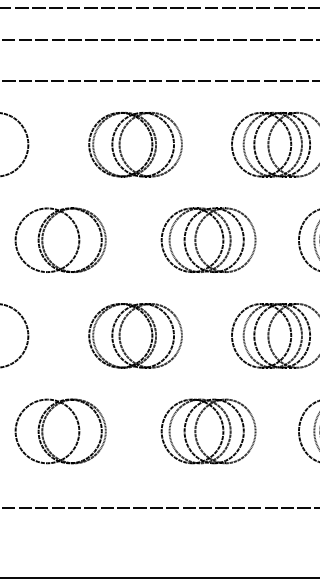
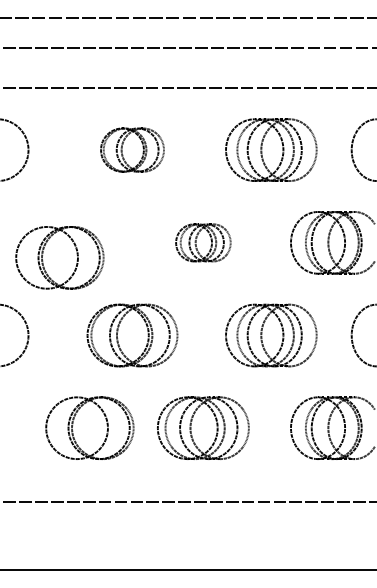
part: (135, 144) -> (132, 149), size x0.7
part: (60, 239) -> (59, 257), moved
part: (208, 239) -> (203, 242), size x0.6
part: (60, 430) -> (89, 427), moved

